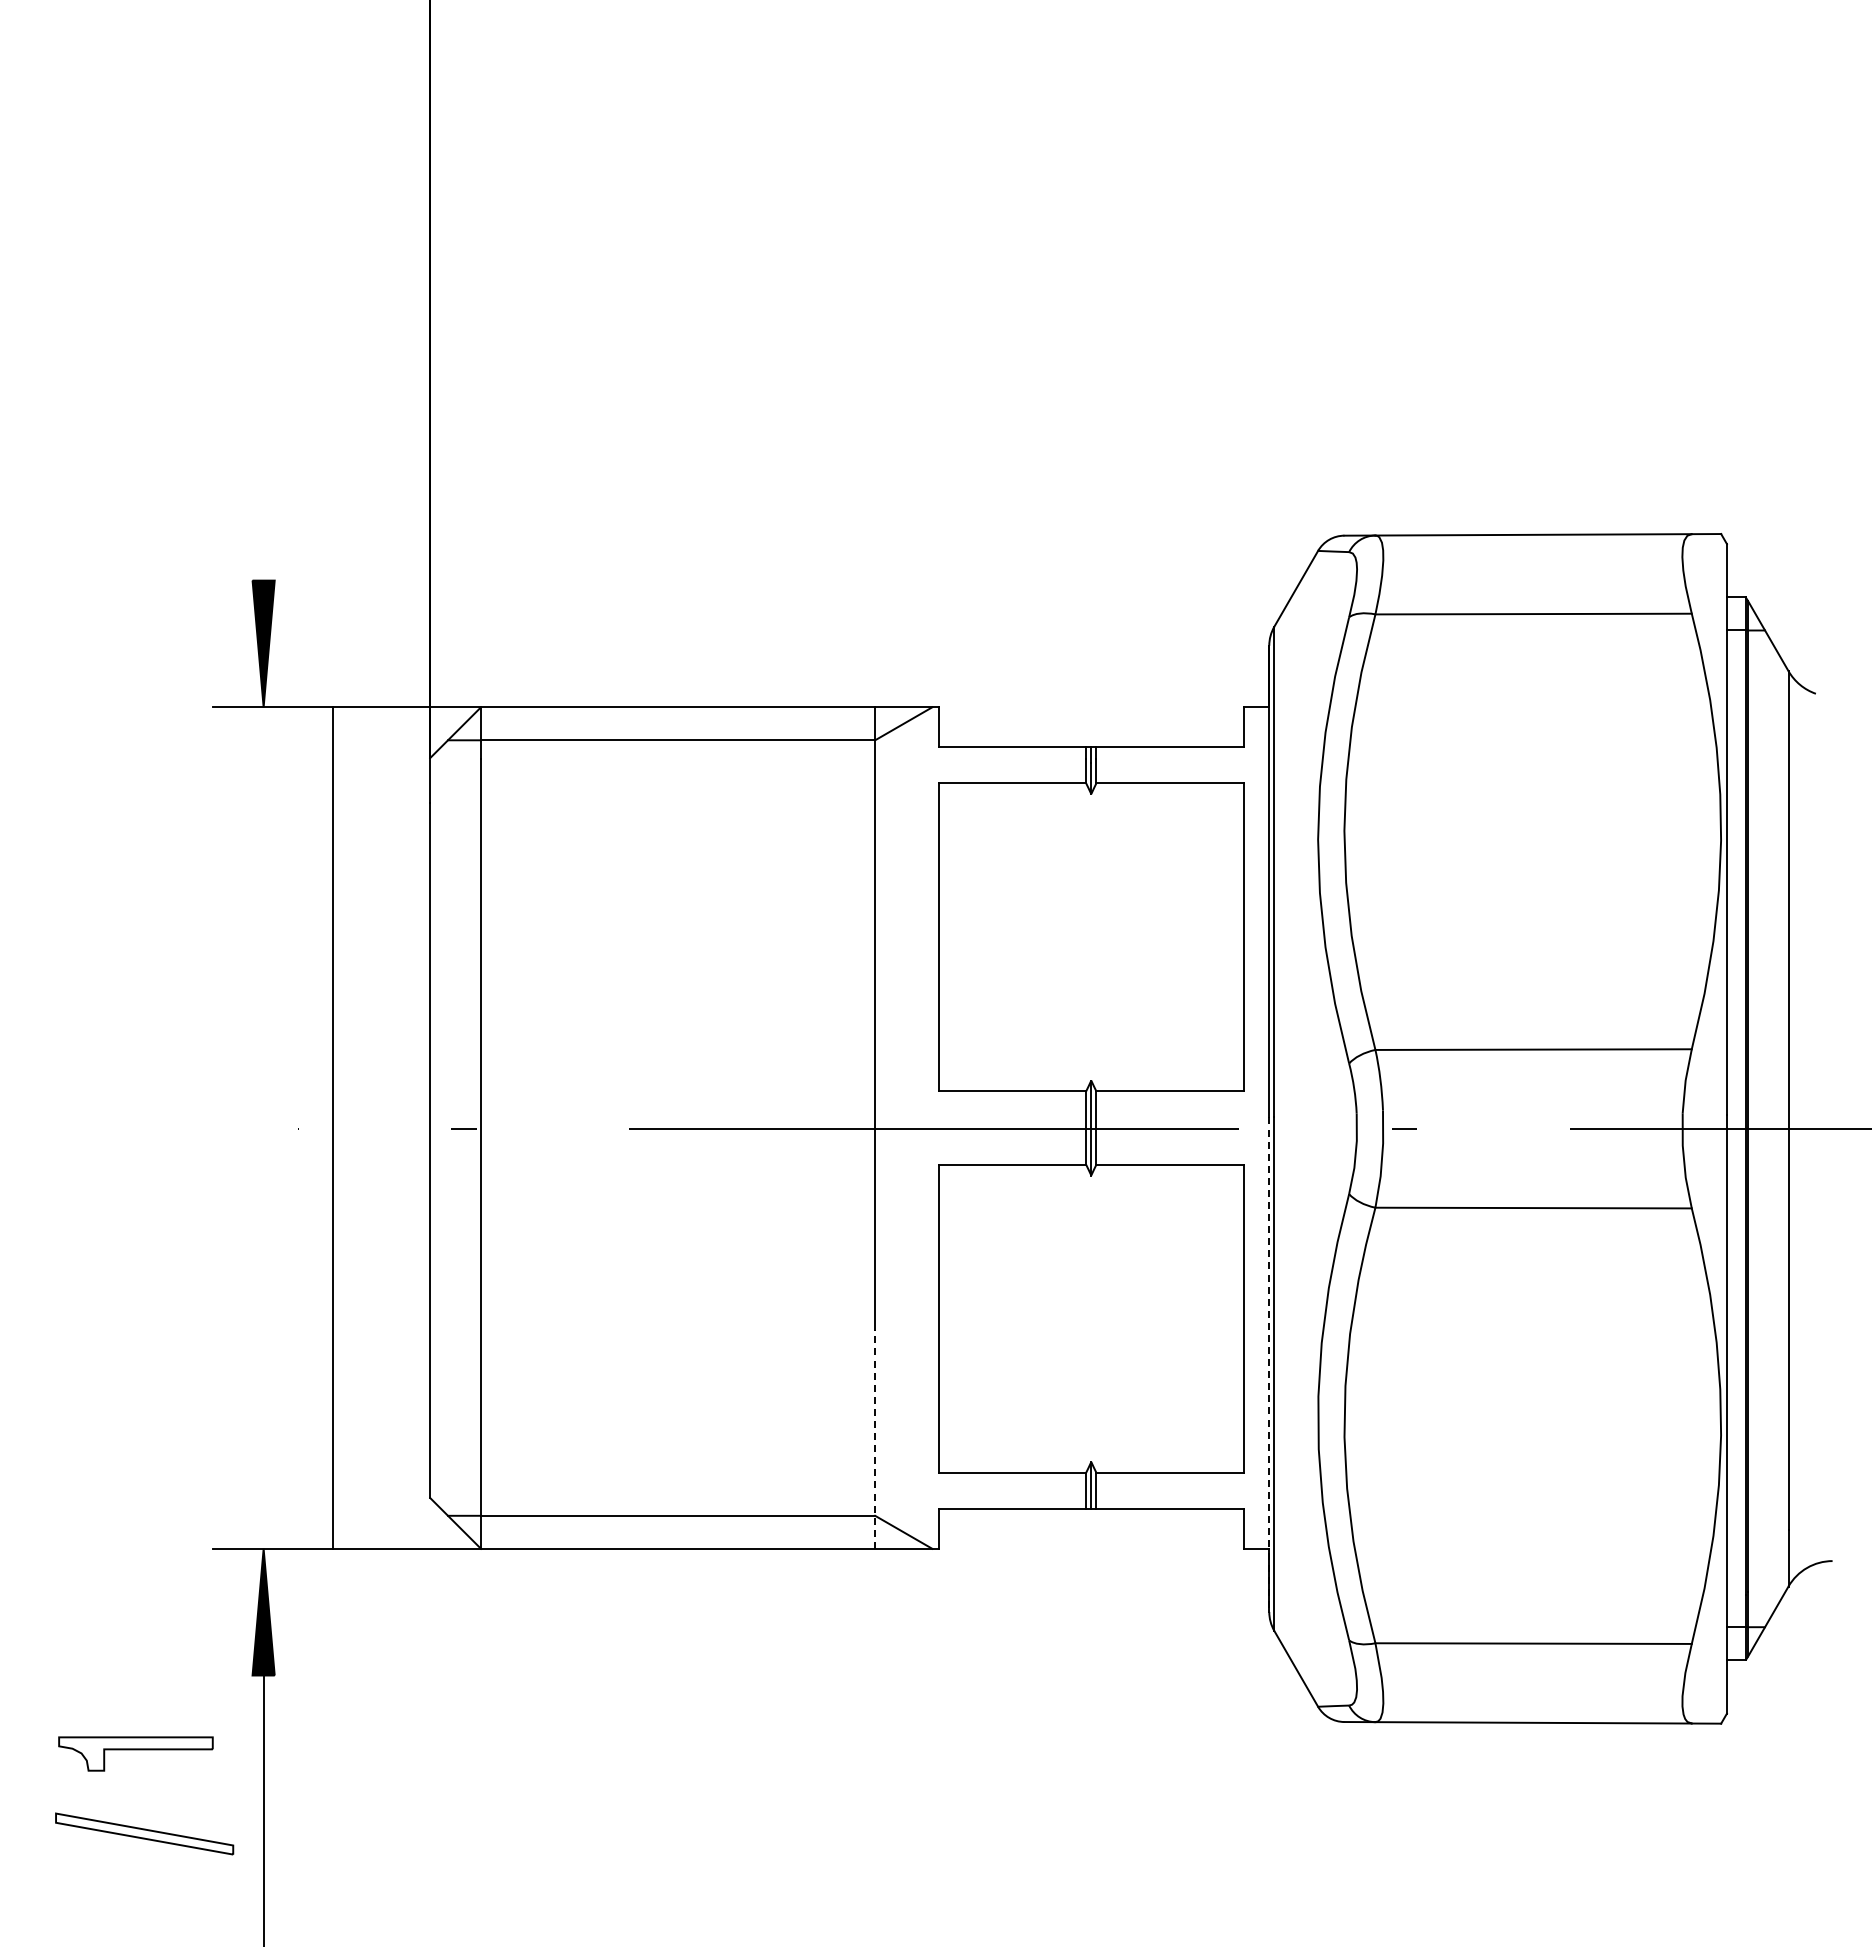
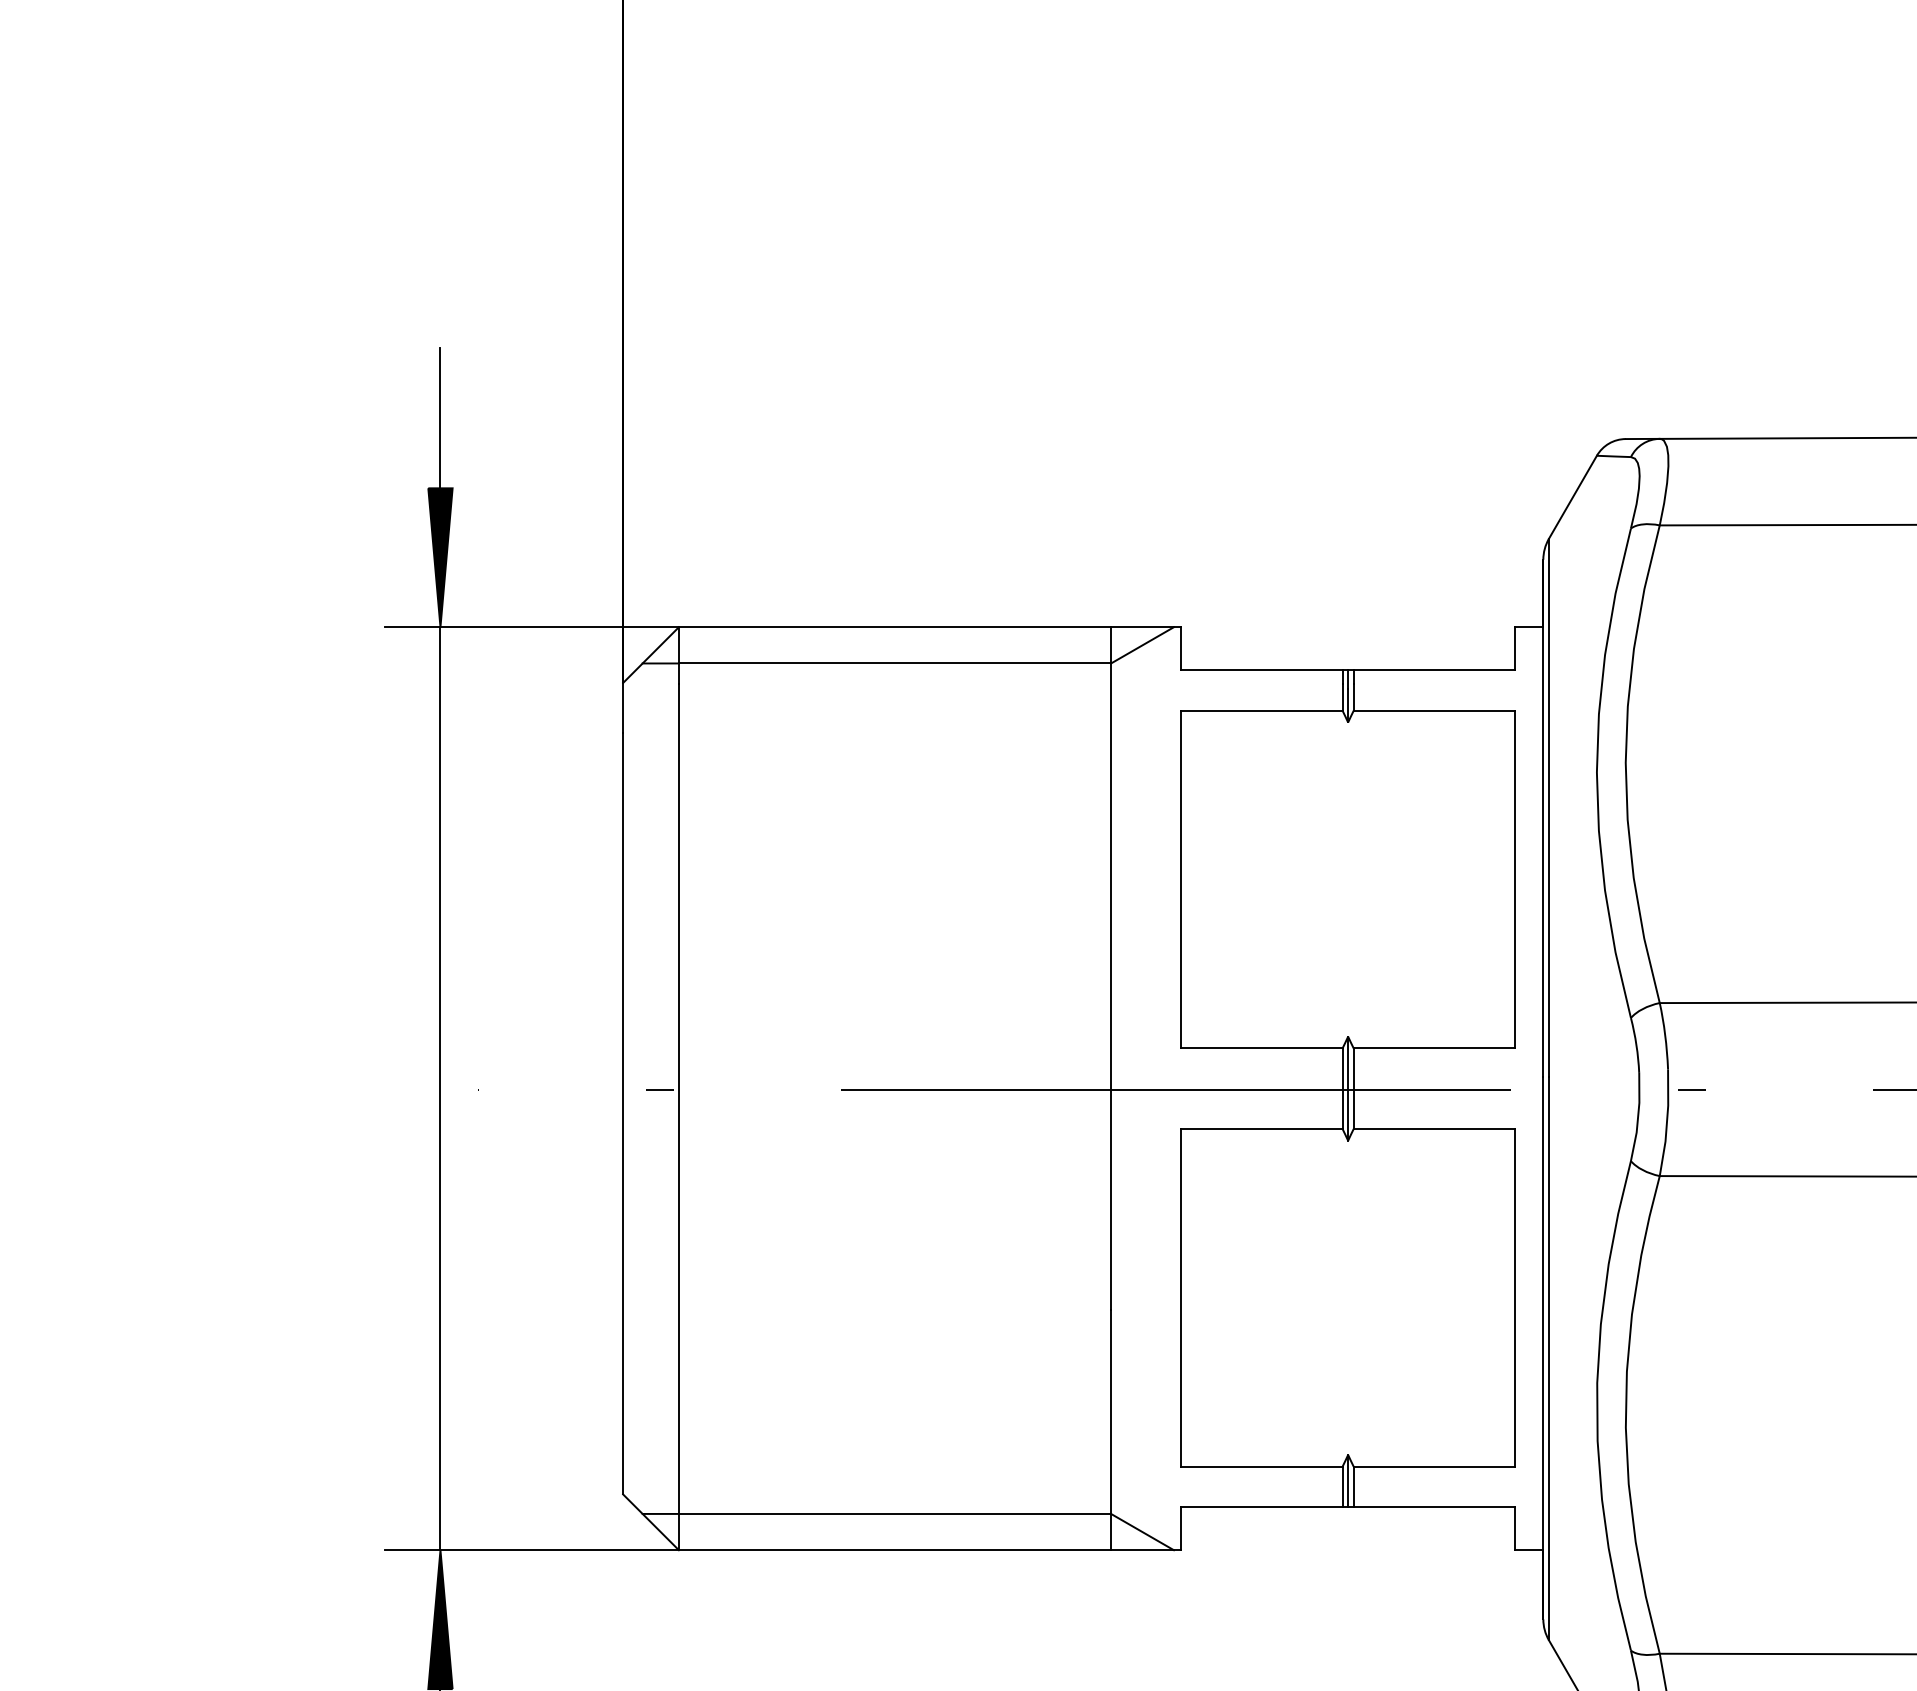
line: (263, 516) -> (440, 418), added
line: (332, 1127) -> (440, 1088), moved
line: (1269, 1365) -> (1543, 1349), dashed -> solid
line: (875, 1439) -> (1111, 1430), dashed -> solid

